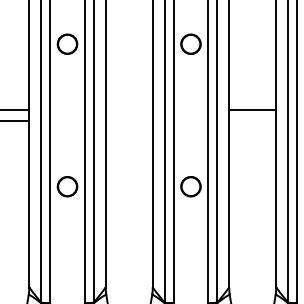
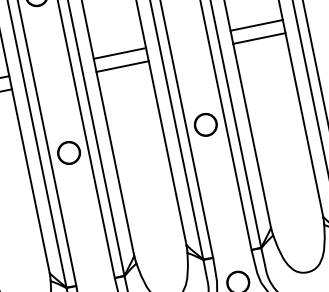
line: (128, 109) -> (119, 53), added
line: (128, 121) -> (121, 66), added
line: (252, 121) -> (259, 38), added

